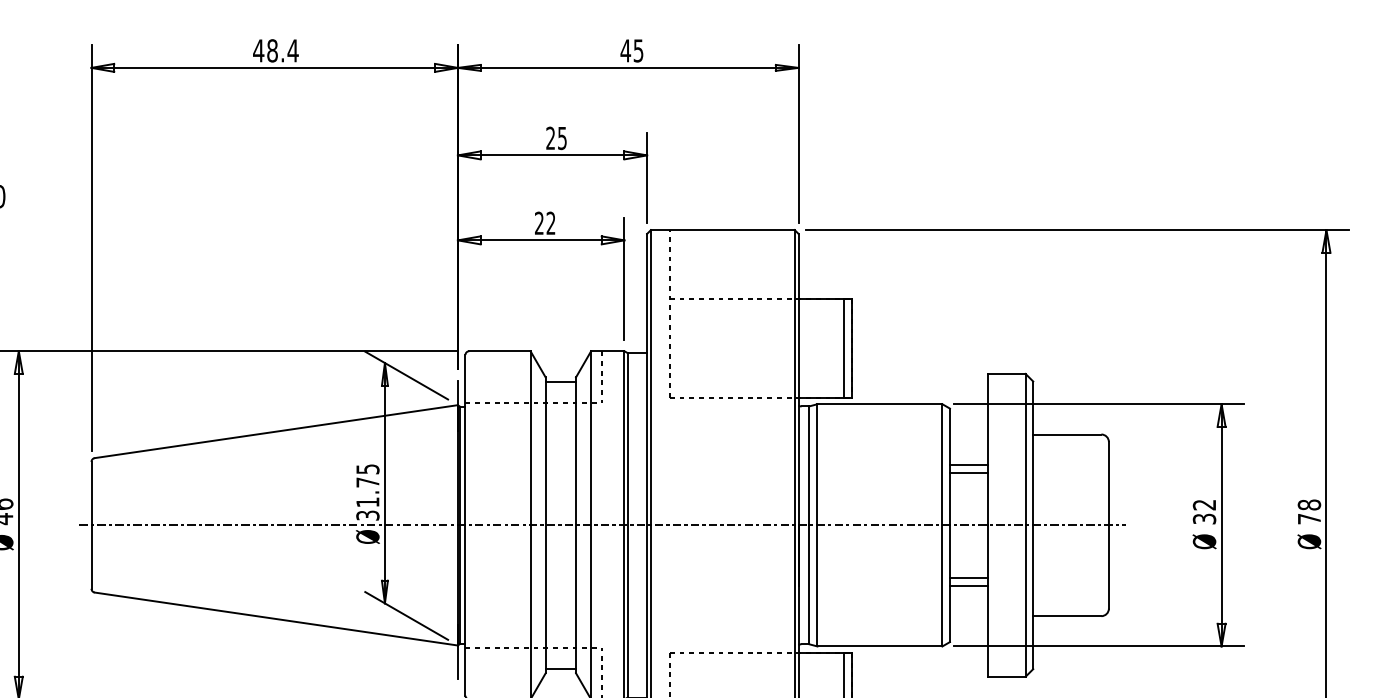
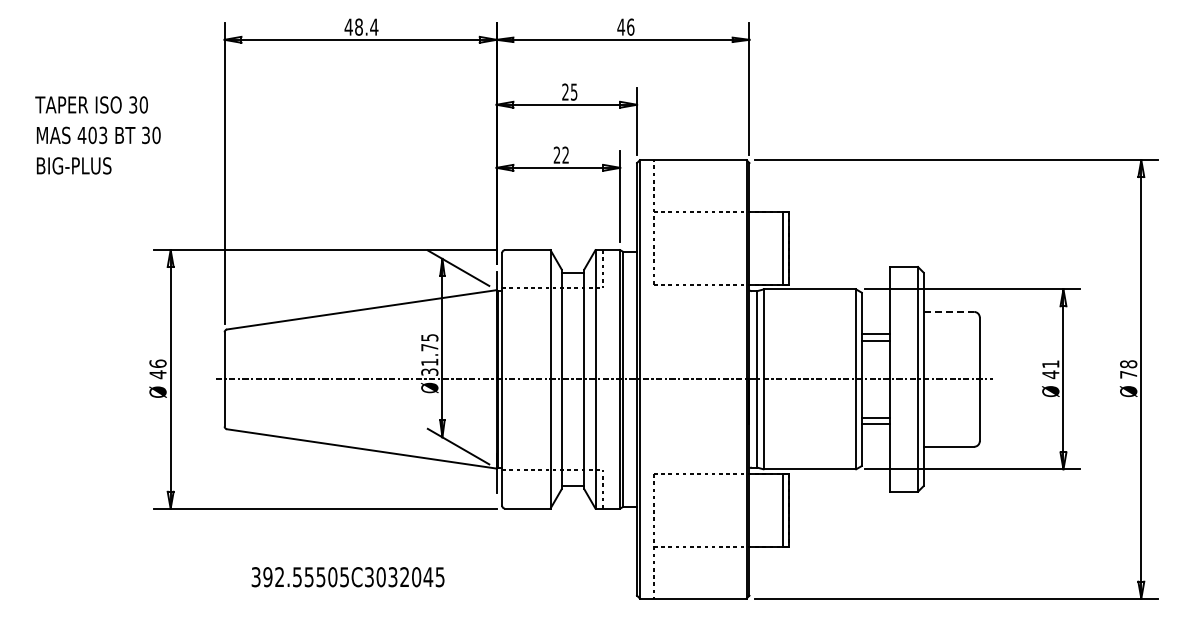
text: (638, 49) -> (630, 26), 45 -> 46
line: (1068, 433) -> (949, 311), solid -> dashed
text: (1204, 512) -> (1050, 369), 32 -> 41

